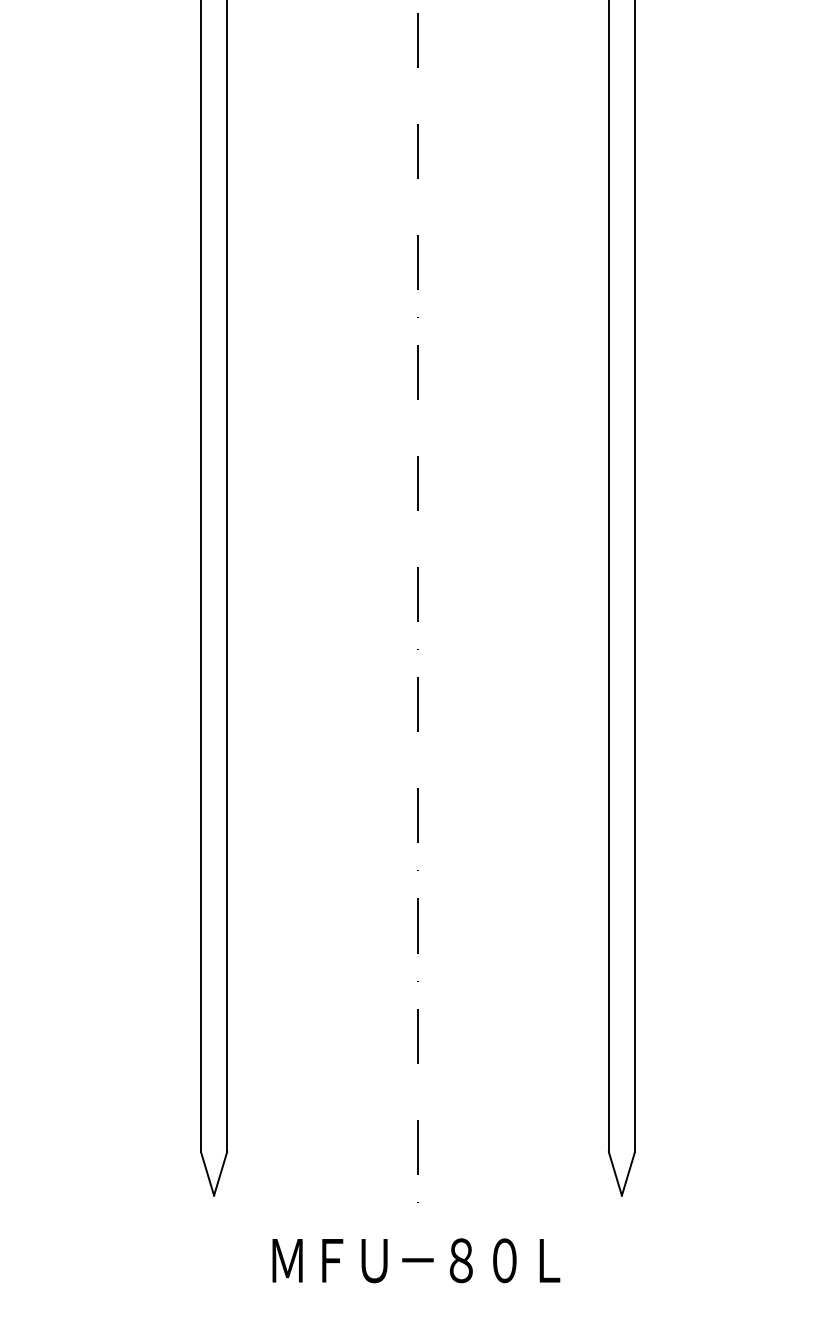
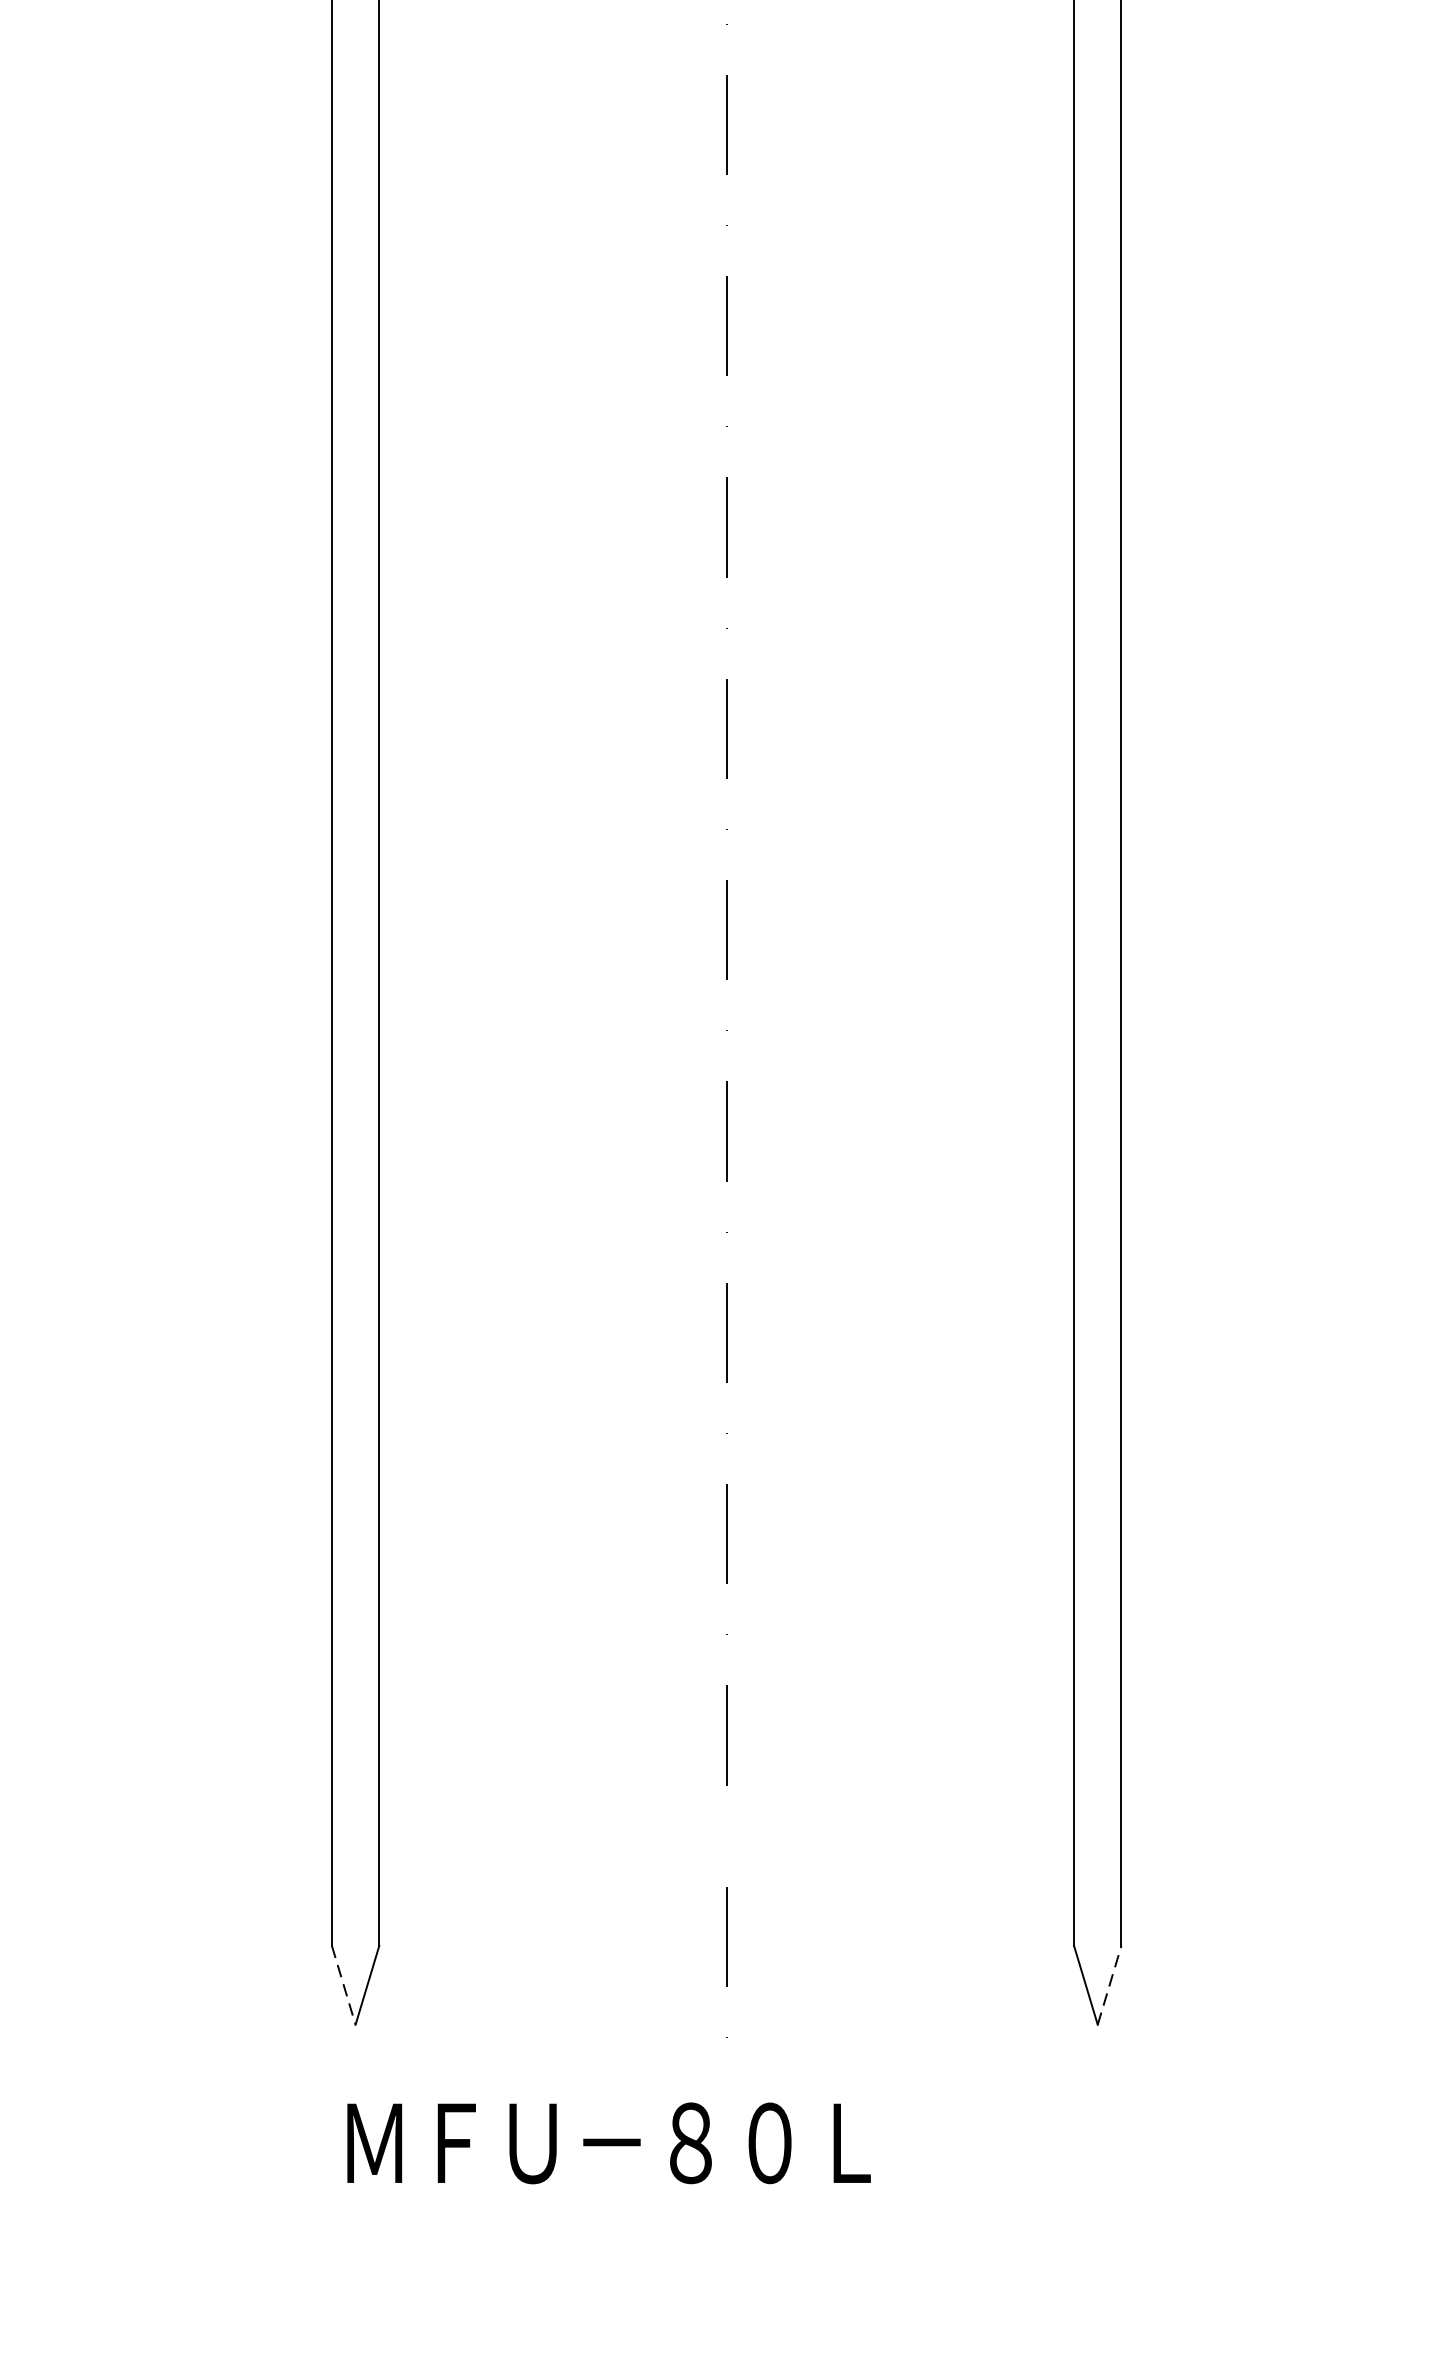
line: (207, 1173) -> (343, 1984), solid -> dashed
line: (628, 1173) -> (1109, 1984), solid -> dashed
text: (416, 1260) -> (609, 2142), moved

